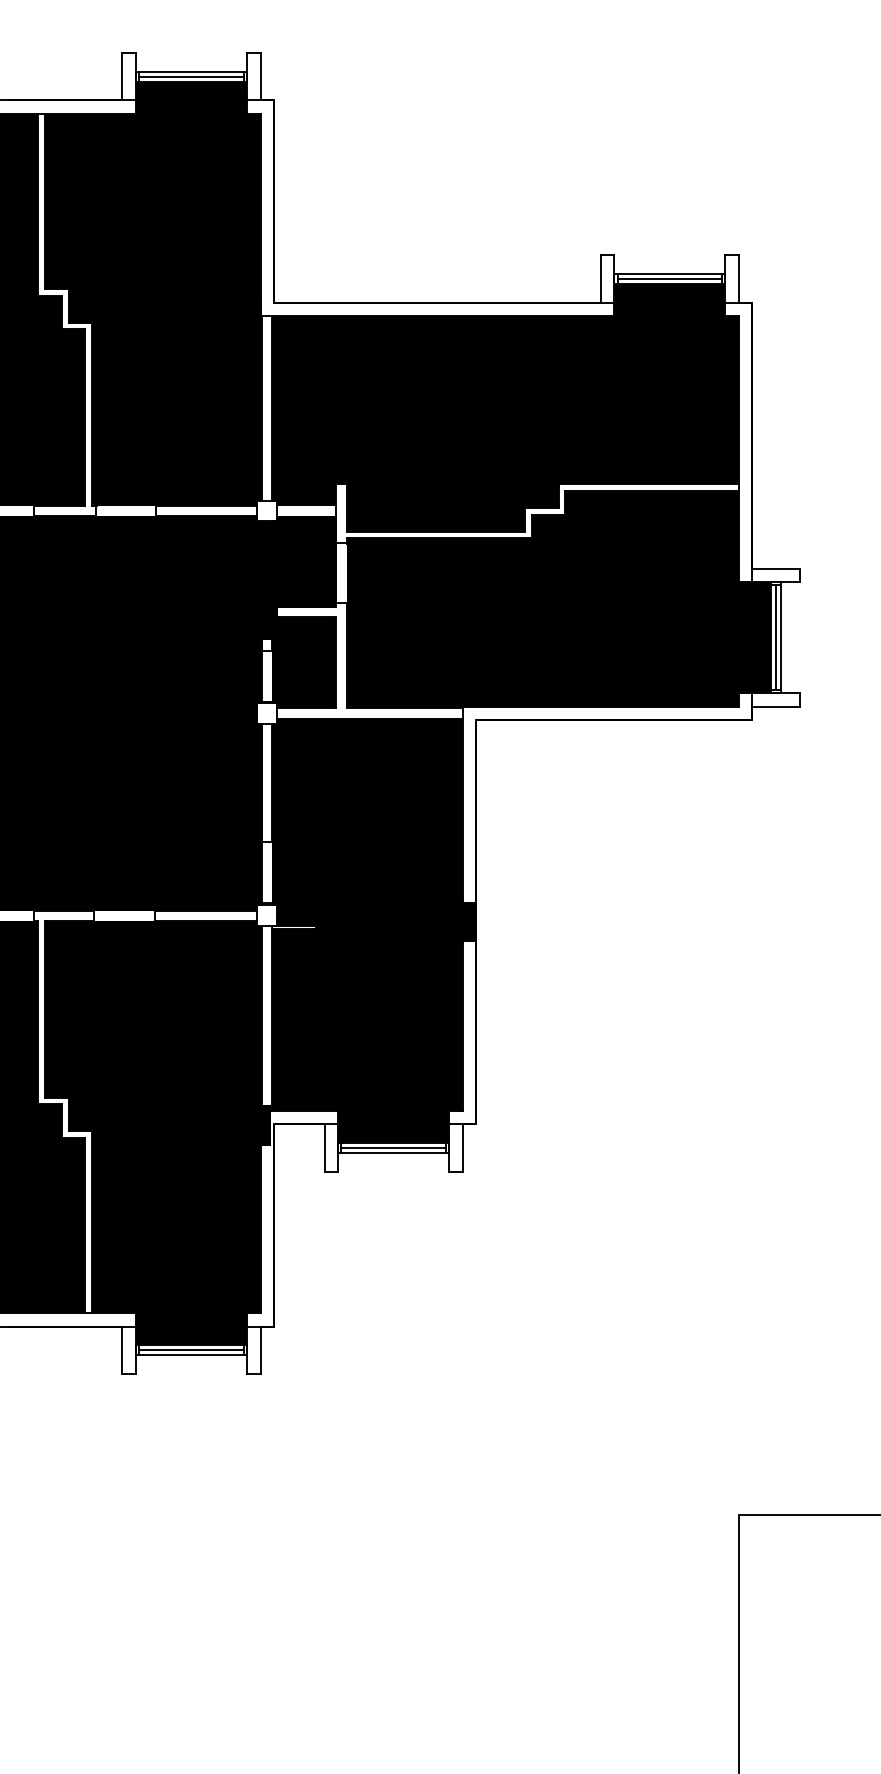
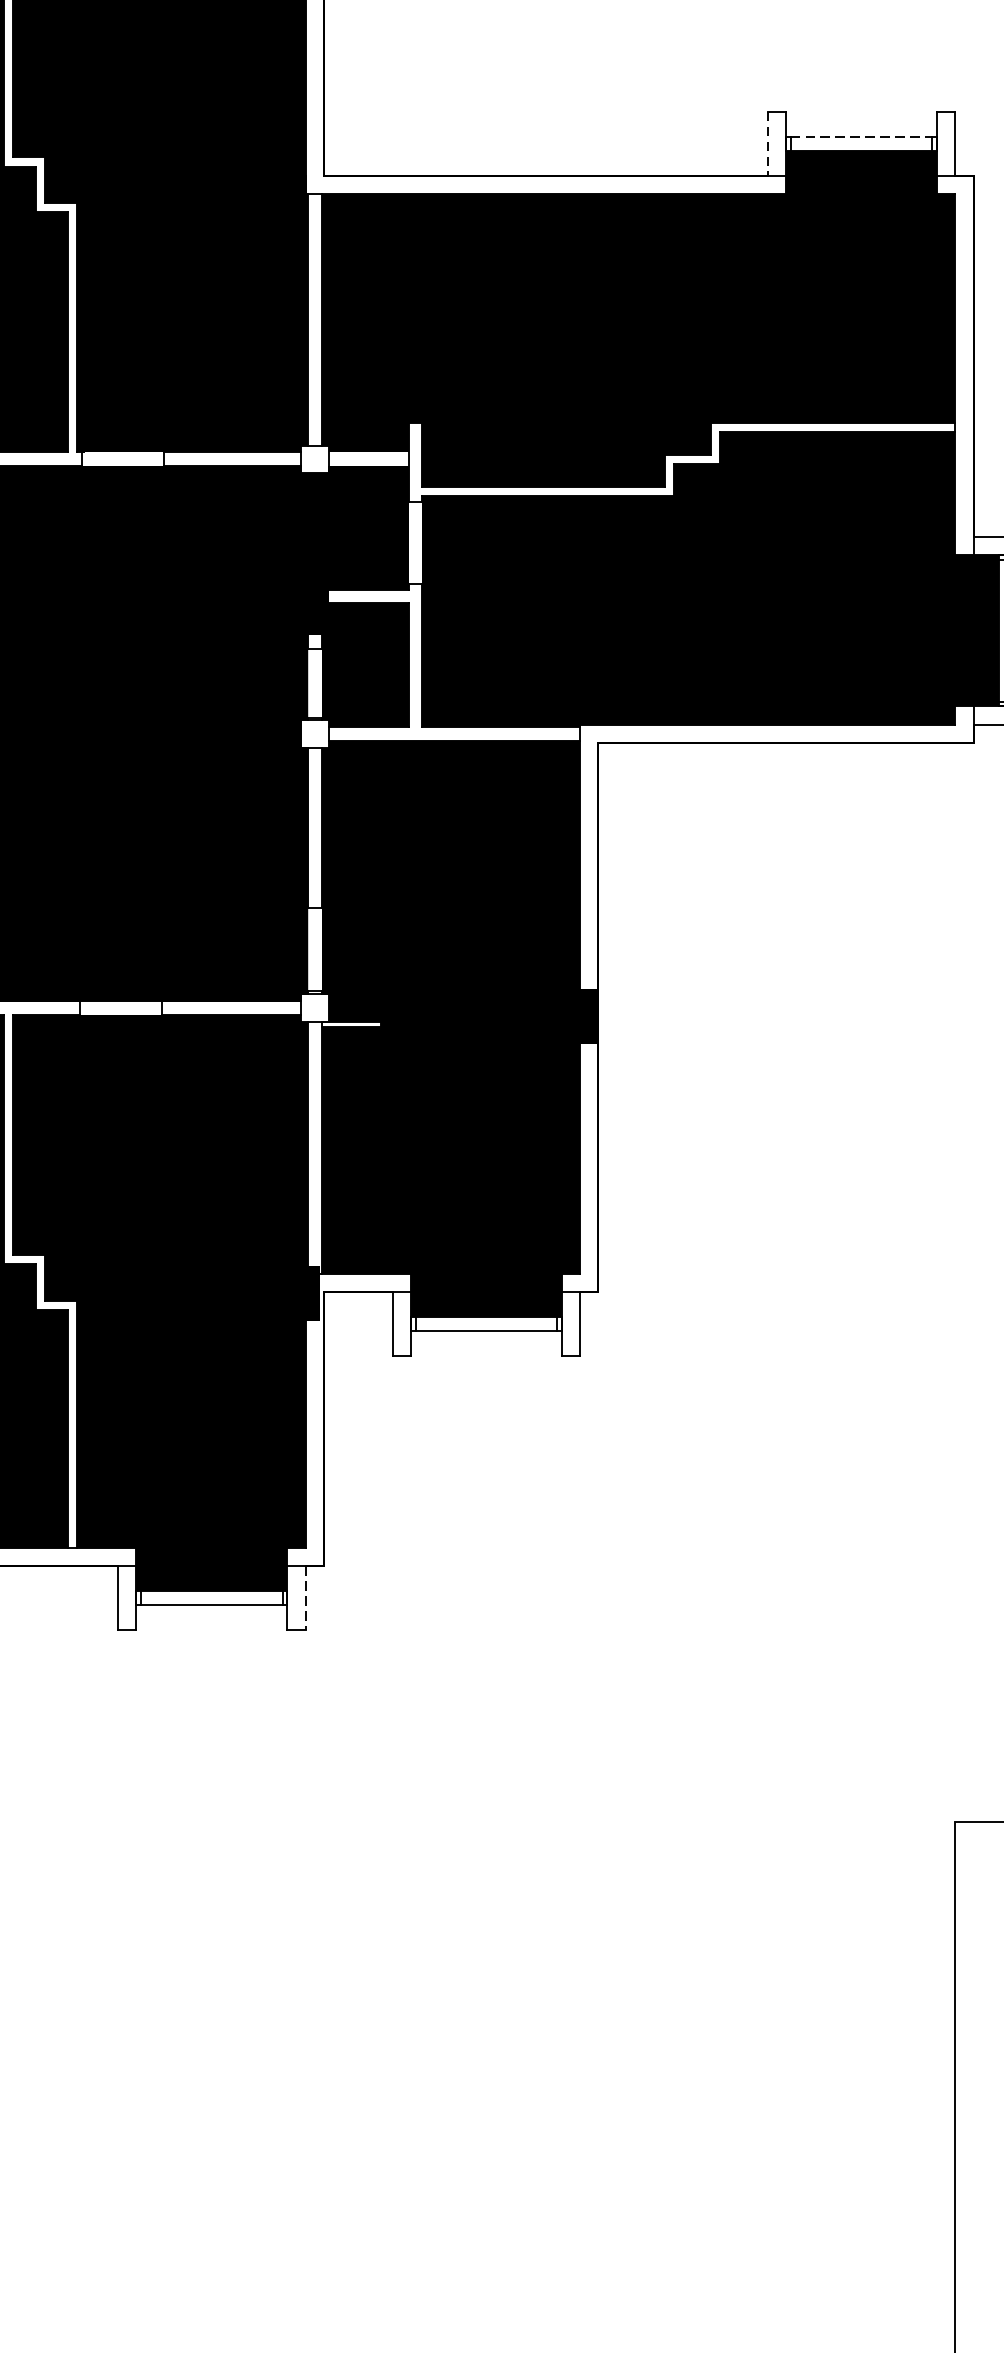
line: (670, 273) -> (862, 136), solid -> dashed
line: (600, 278) -> (767, 143), solid -> dashed
line: (669, 278) -> (860, 143), removed
line: (393, 1148) -> (486, 1324), removed
line: (191, 1350) -> (211, 1598), removed
line: (260, 1350) -> (305, 1598), solid -> dashed

